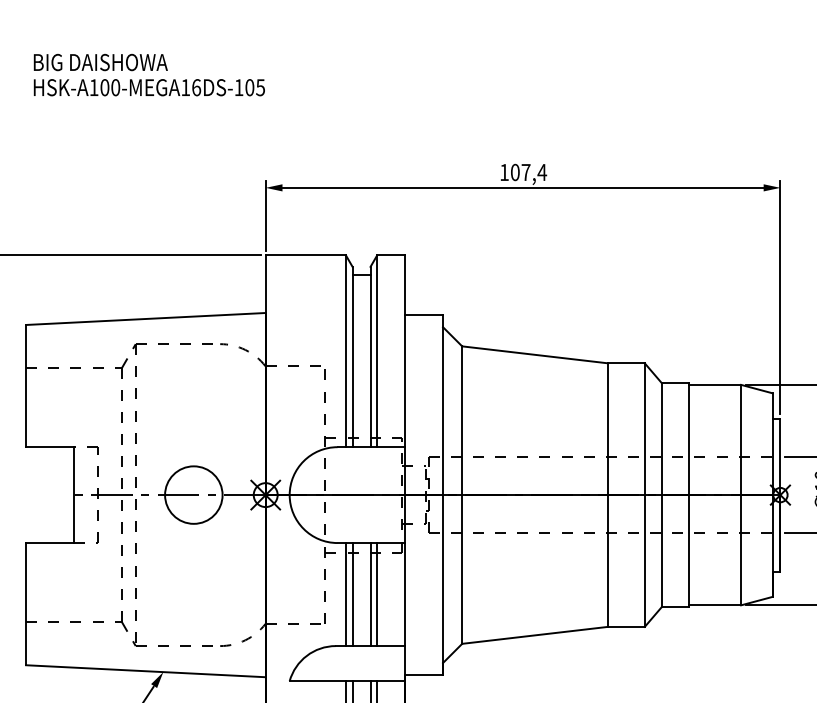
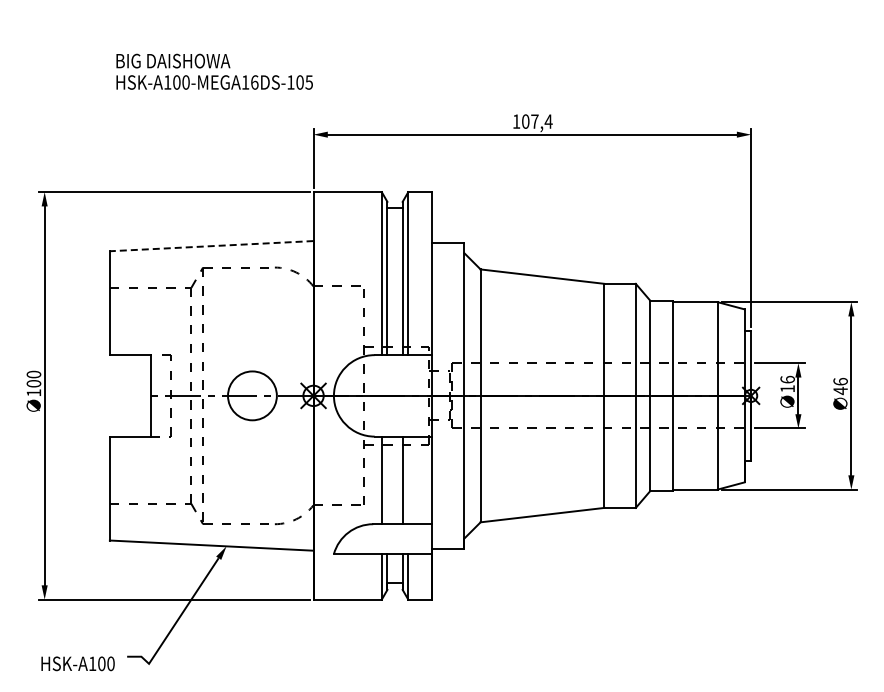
text: (149, 74) -> (214, 71), moved
line: (145, 319) -> (211, 246), solid -> dashed
line: (352, 594) -> (387, 480), removed
line: (377, 594) -> (408, 480), removed

